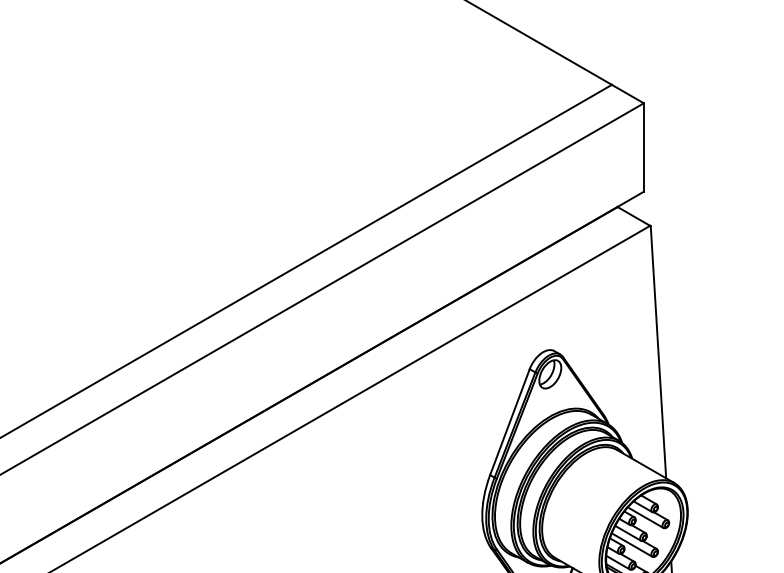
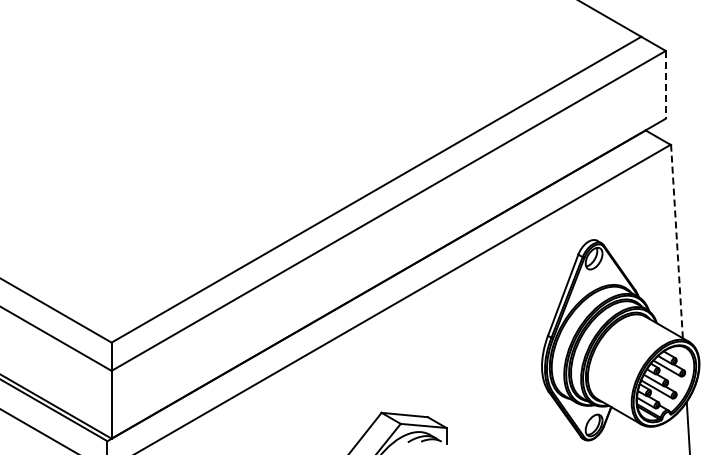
line: (643, 147) -> (665, 84), solid -> dashed
line: (657, 351) -> (676, 241), solid -> dashed

